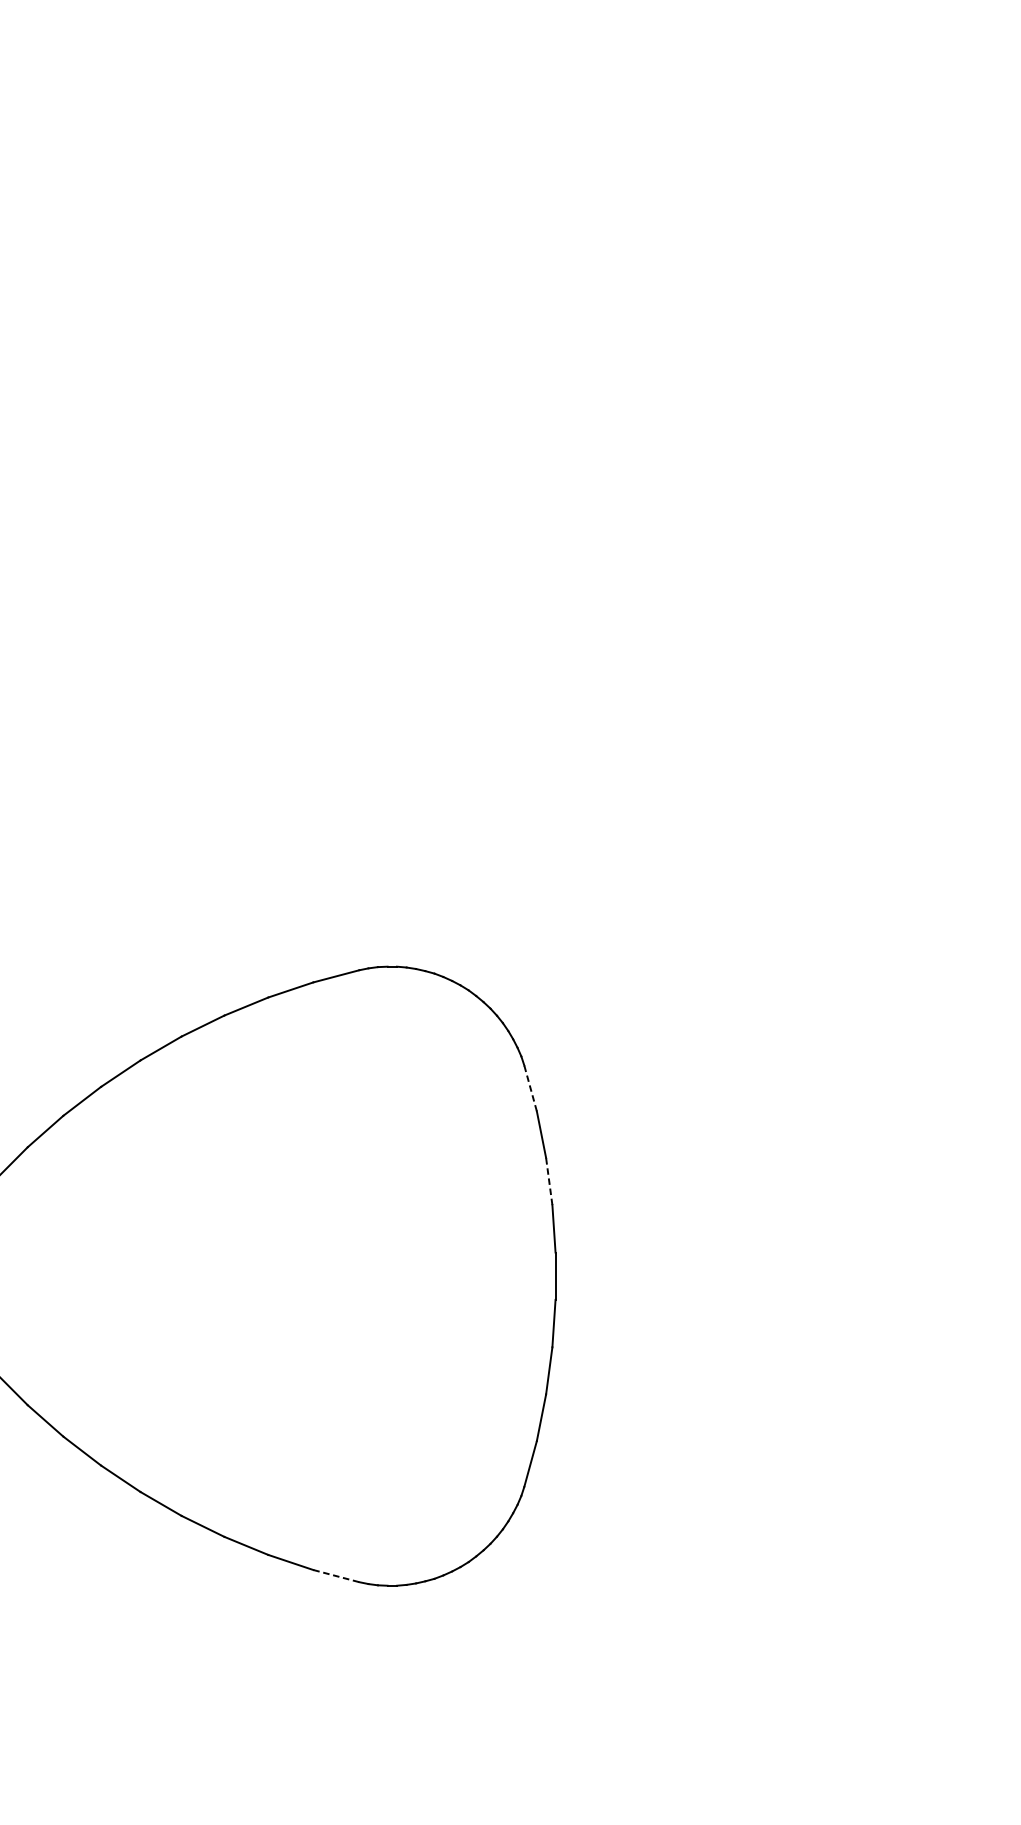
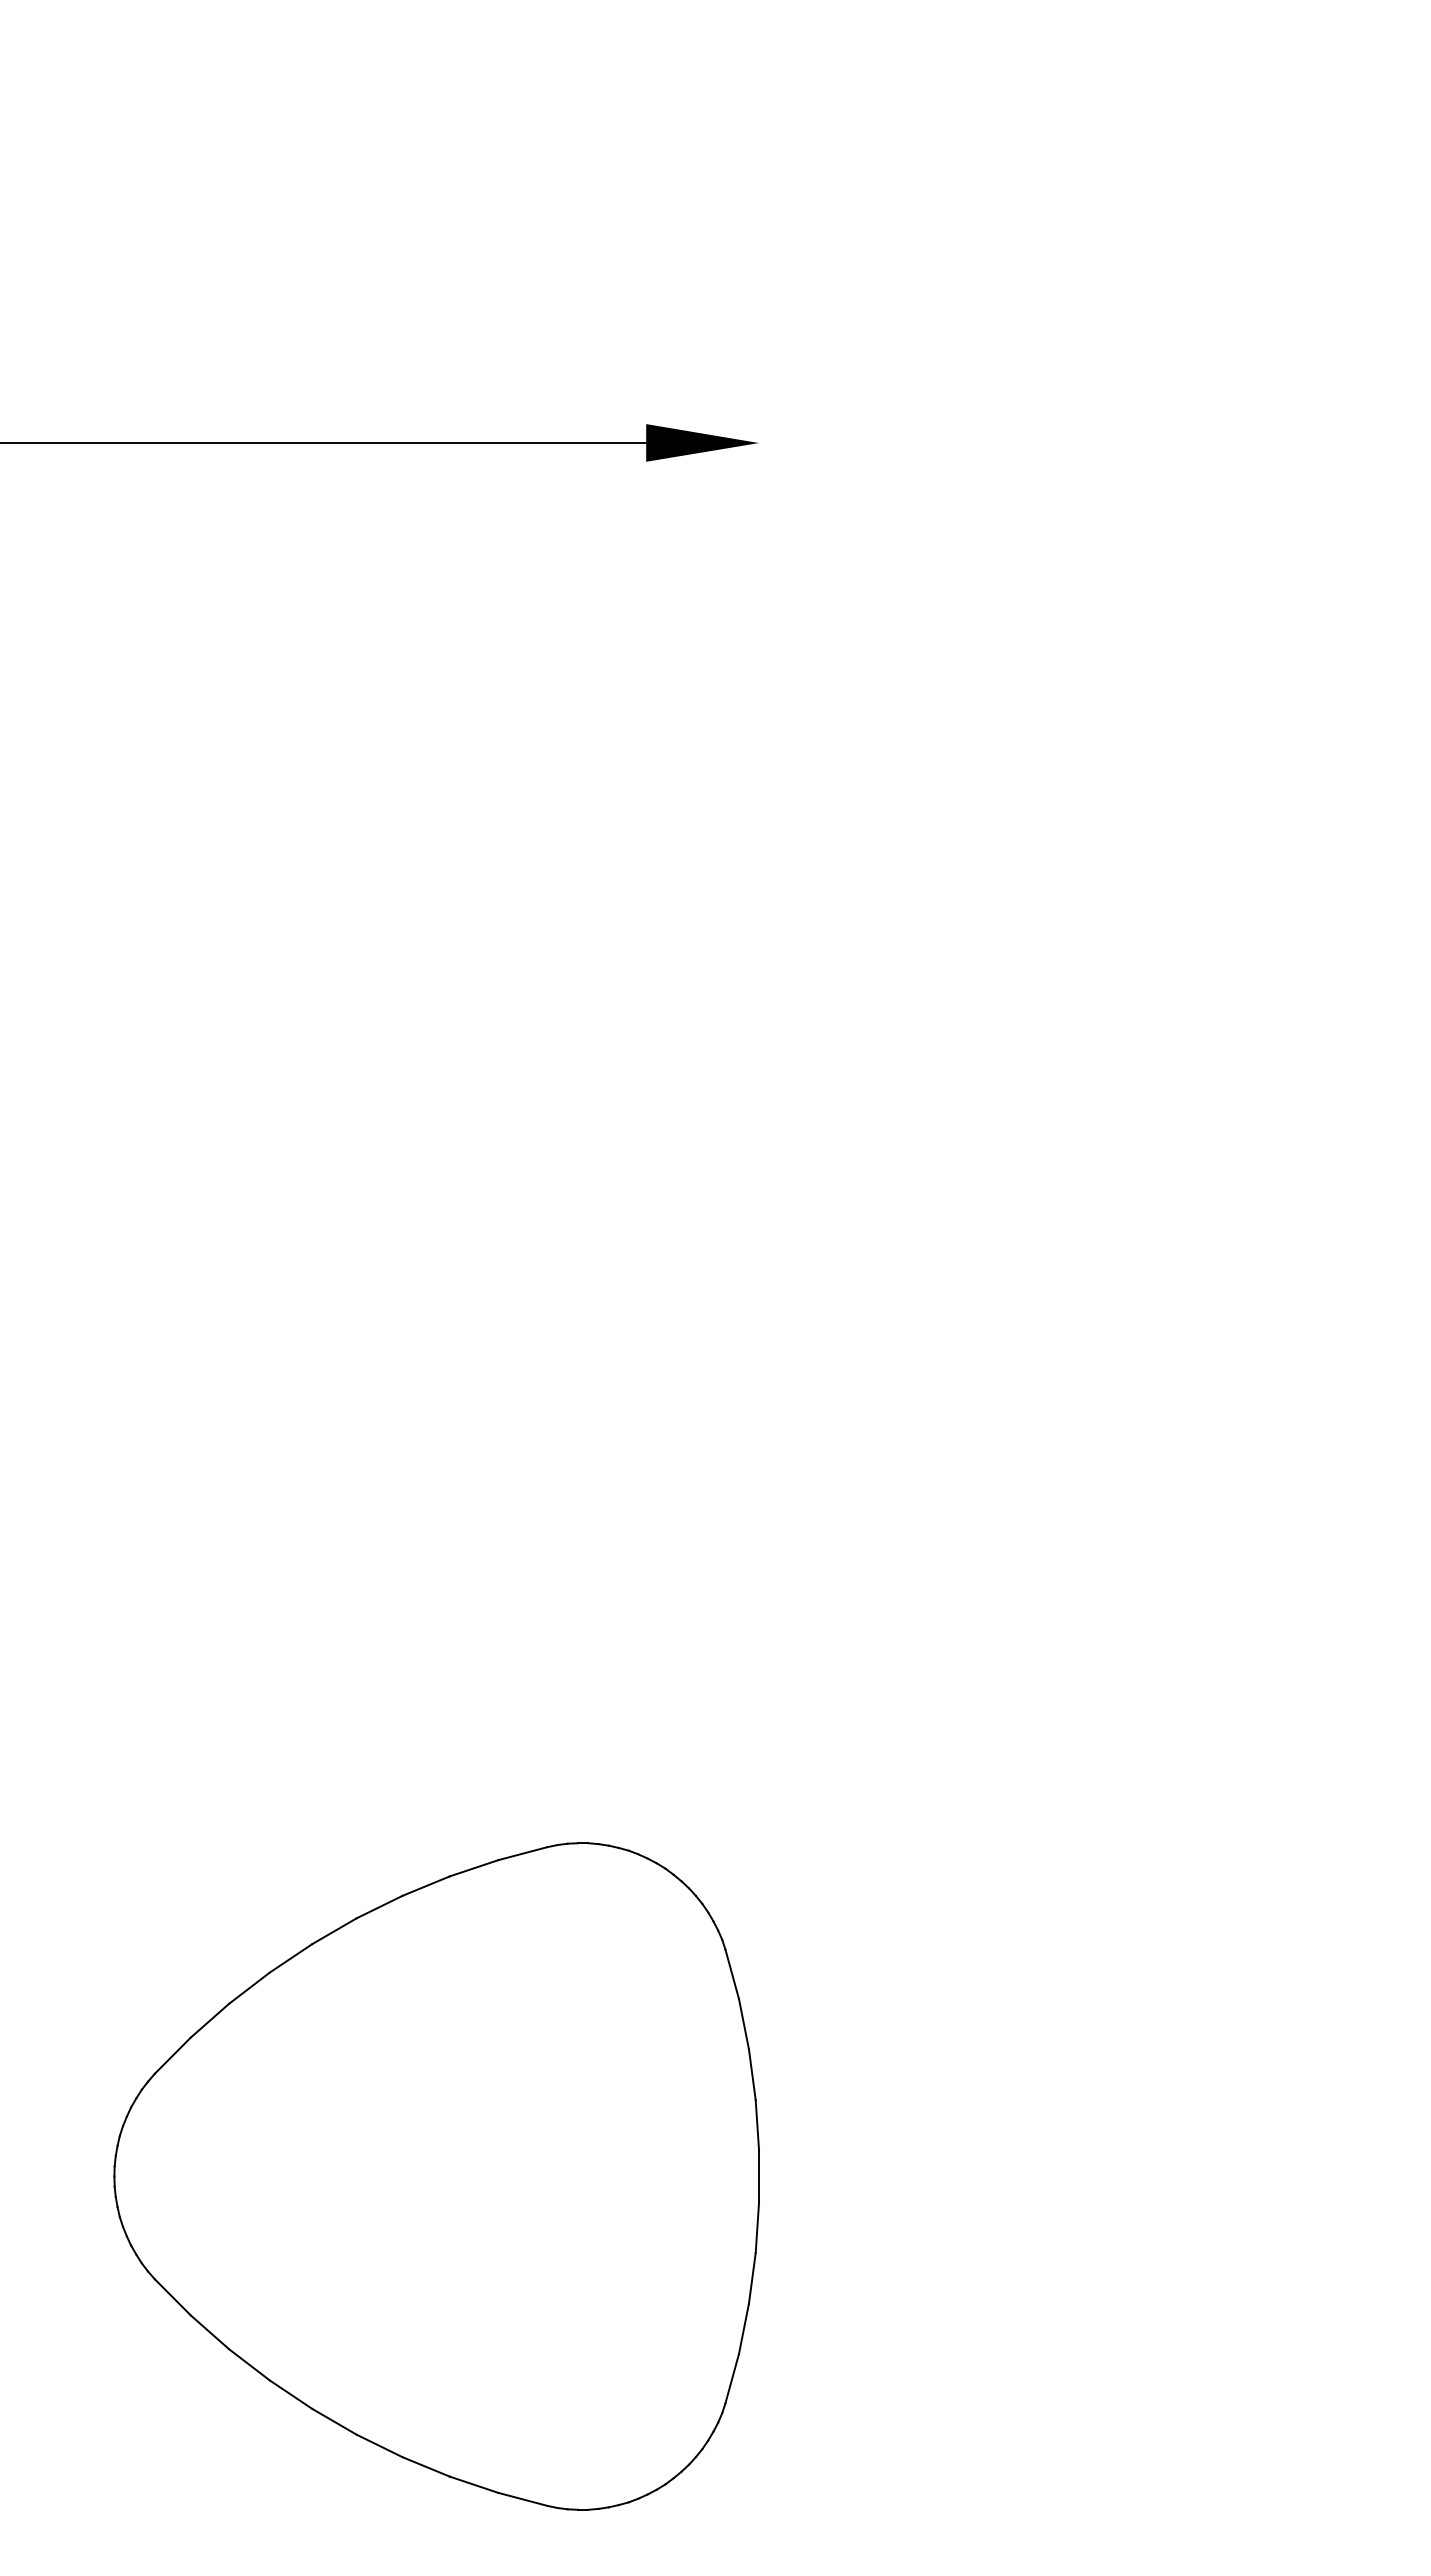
line: (530, 1088) -> (732, 1974), dashed -> solid
line: (549, 1181) -> (752, 2074), dashed -> solid
line: (336, 1576) -> (523, 2499), dashed -> solid

